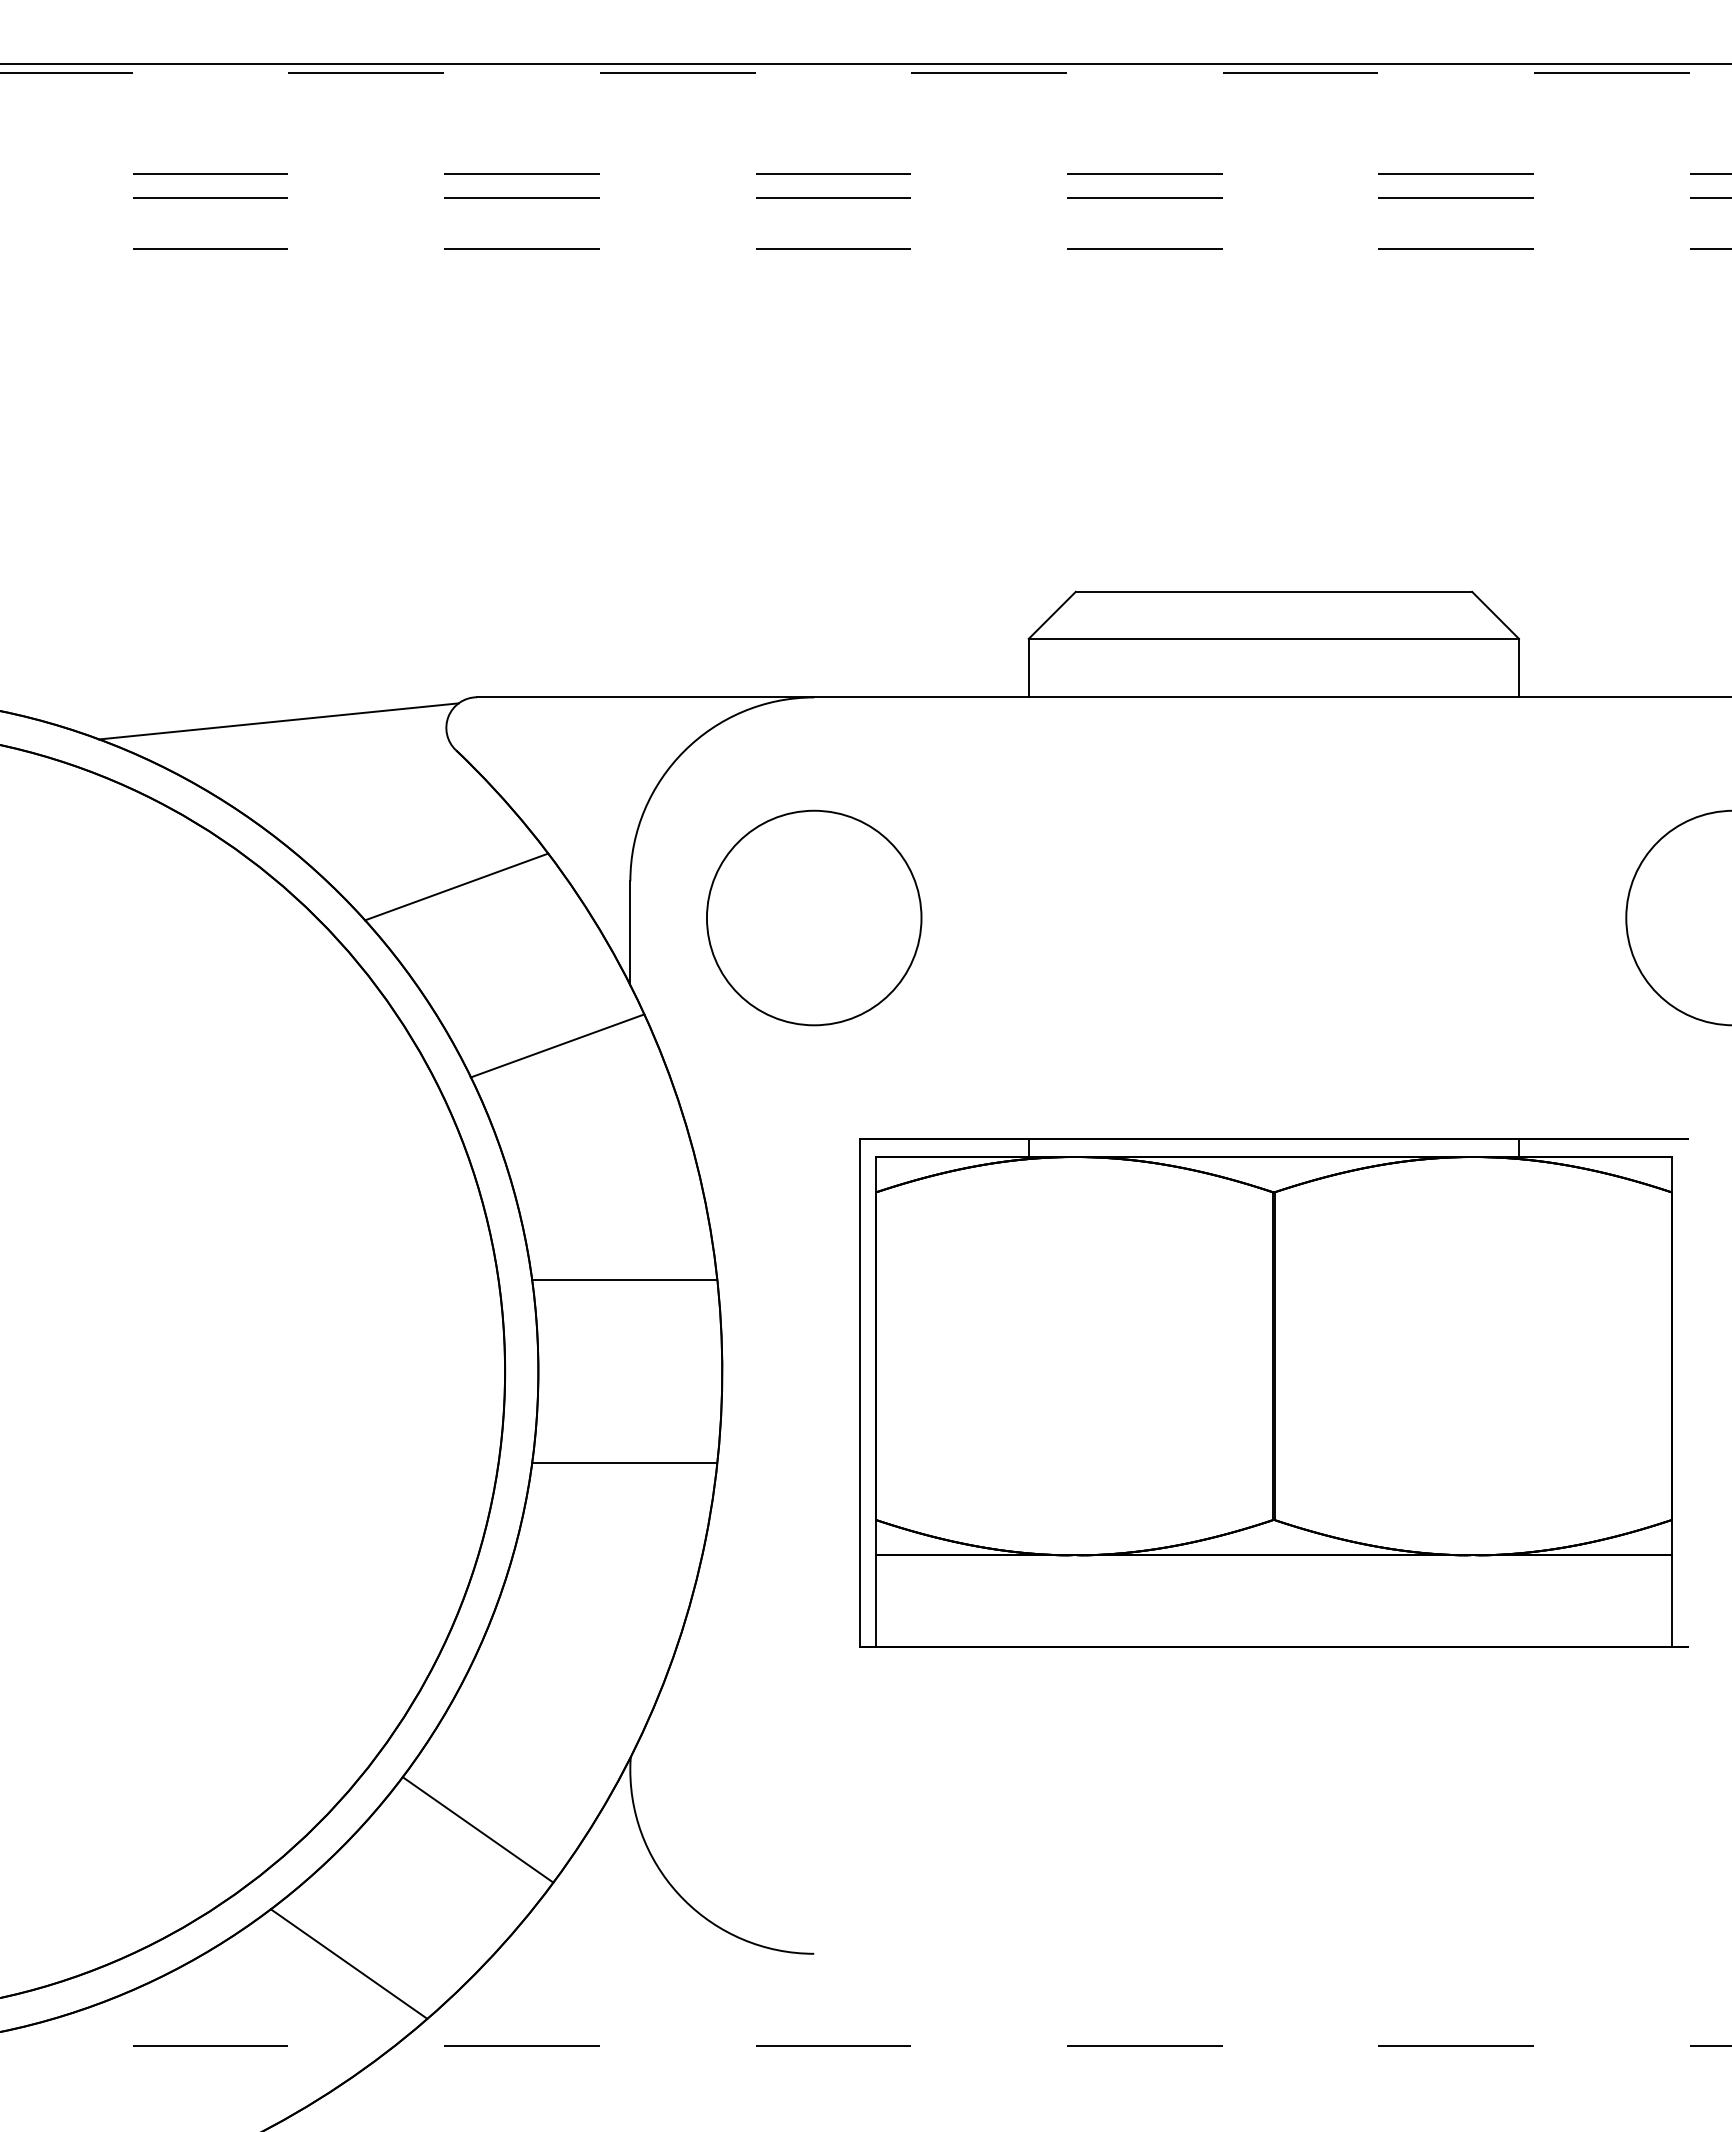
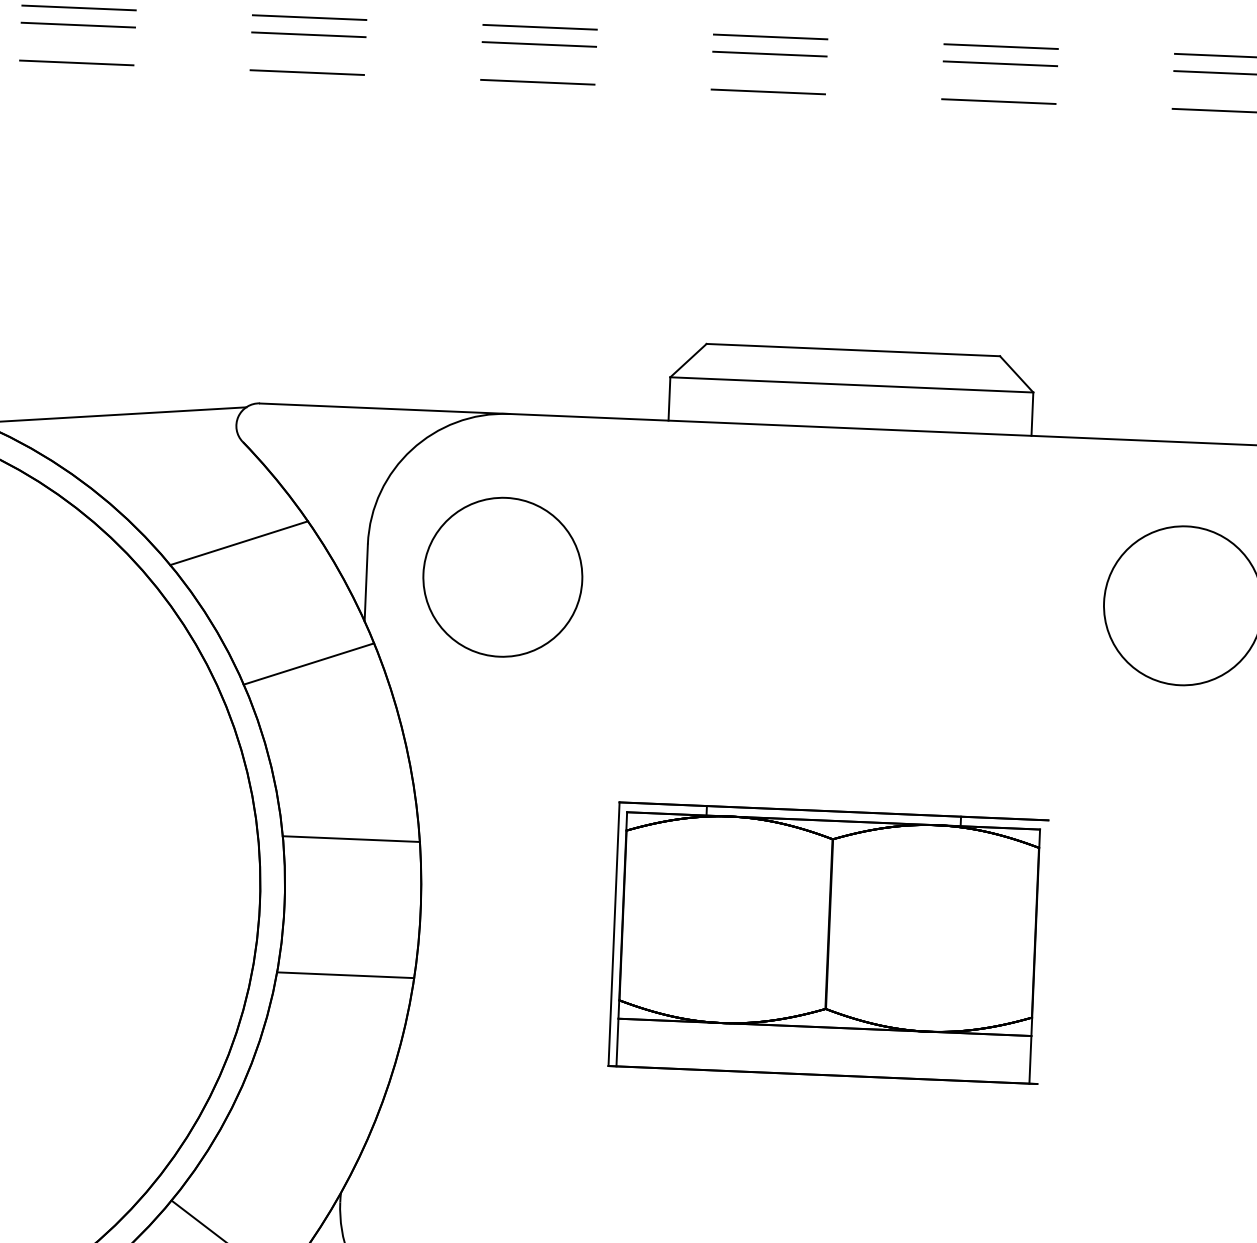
part: (1273, 1392) -> (828, 942), size x0.7

